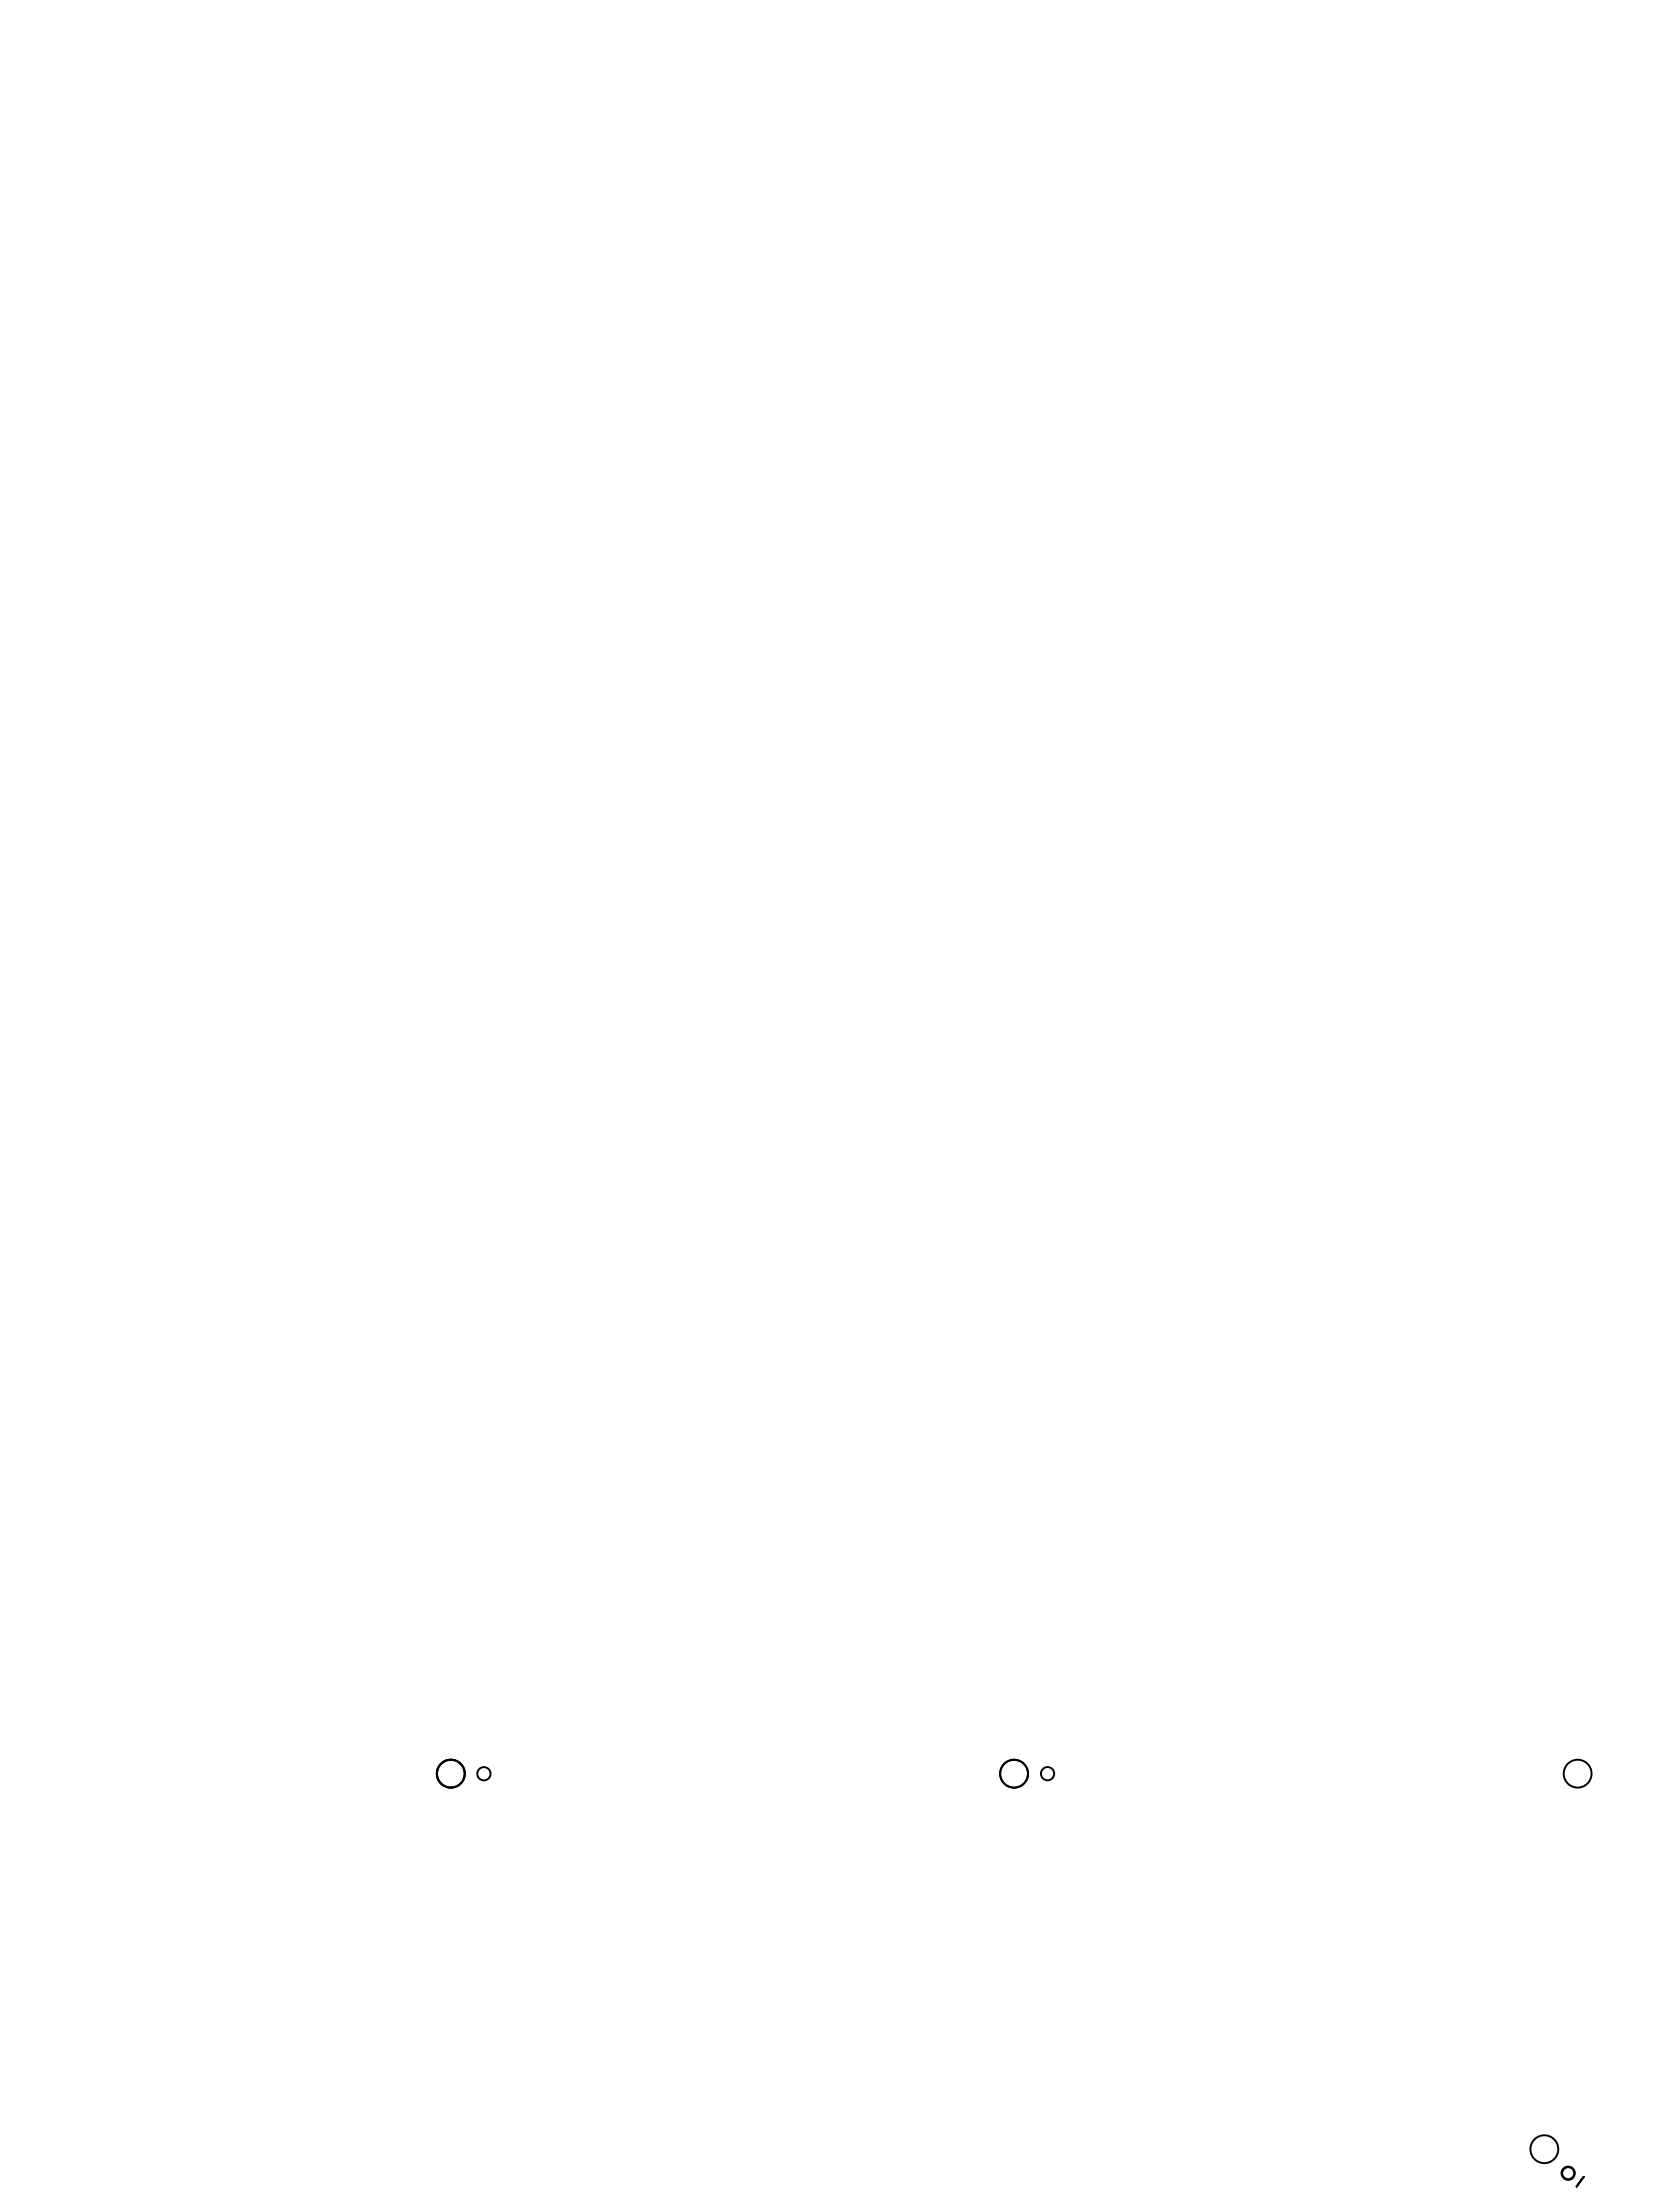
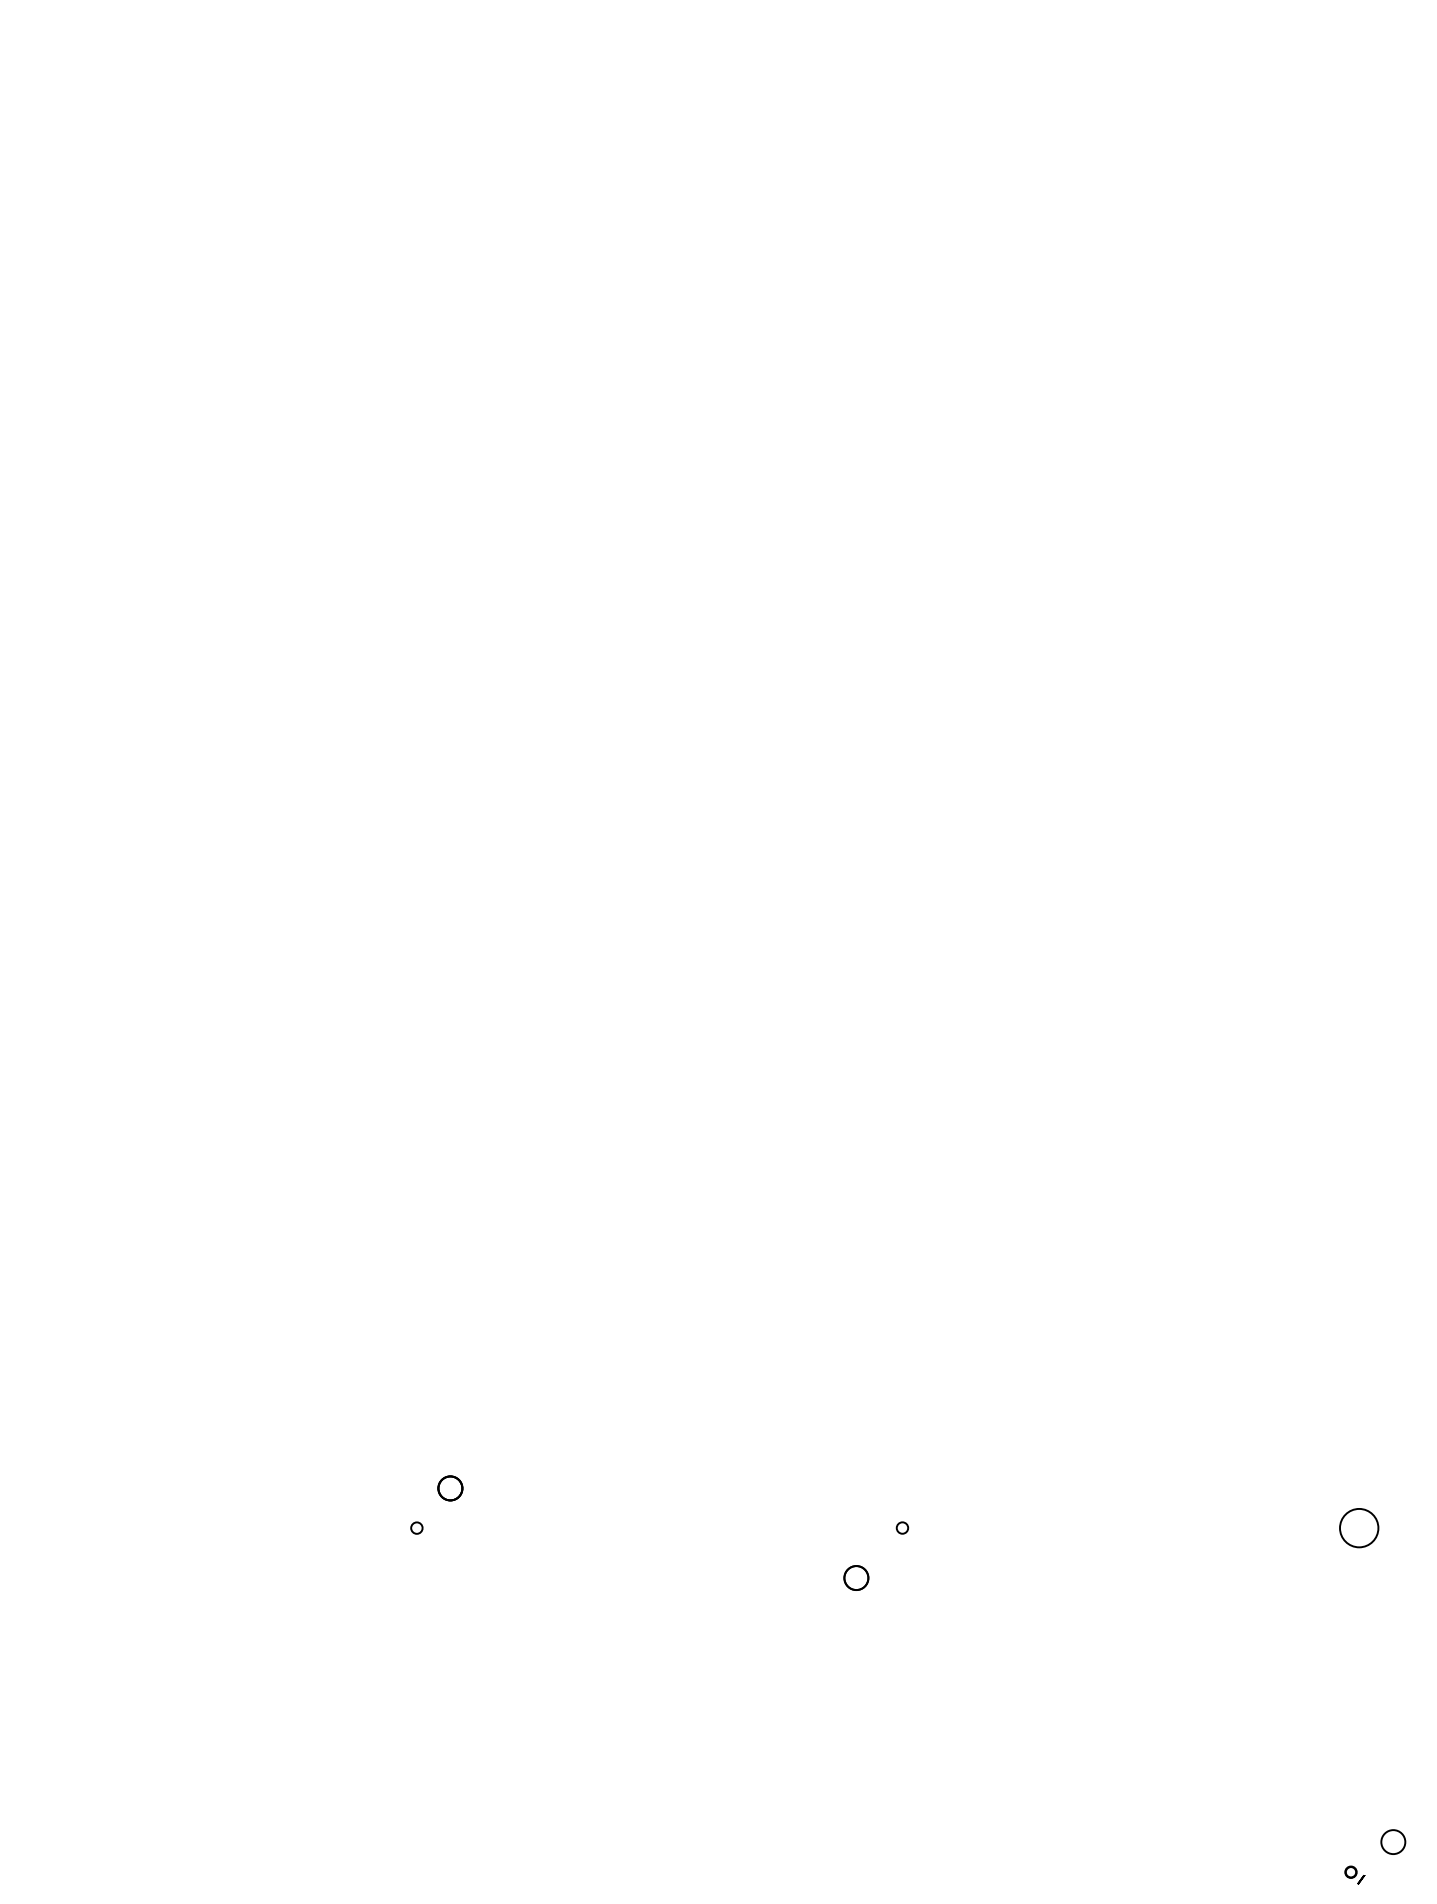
part: (450, 1773) -> (450, 1488), moved
part: (1013, 1773) -> (855, 1577), moved
circle: (1577, 1773) -> (1359, 1527), size x1.6
circle: (1544, 2148) -> (1393, 1841), moved

